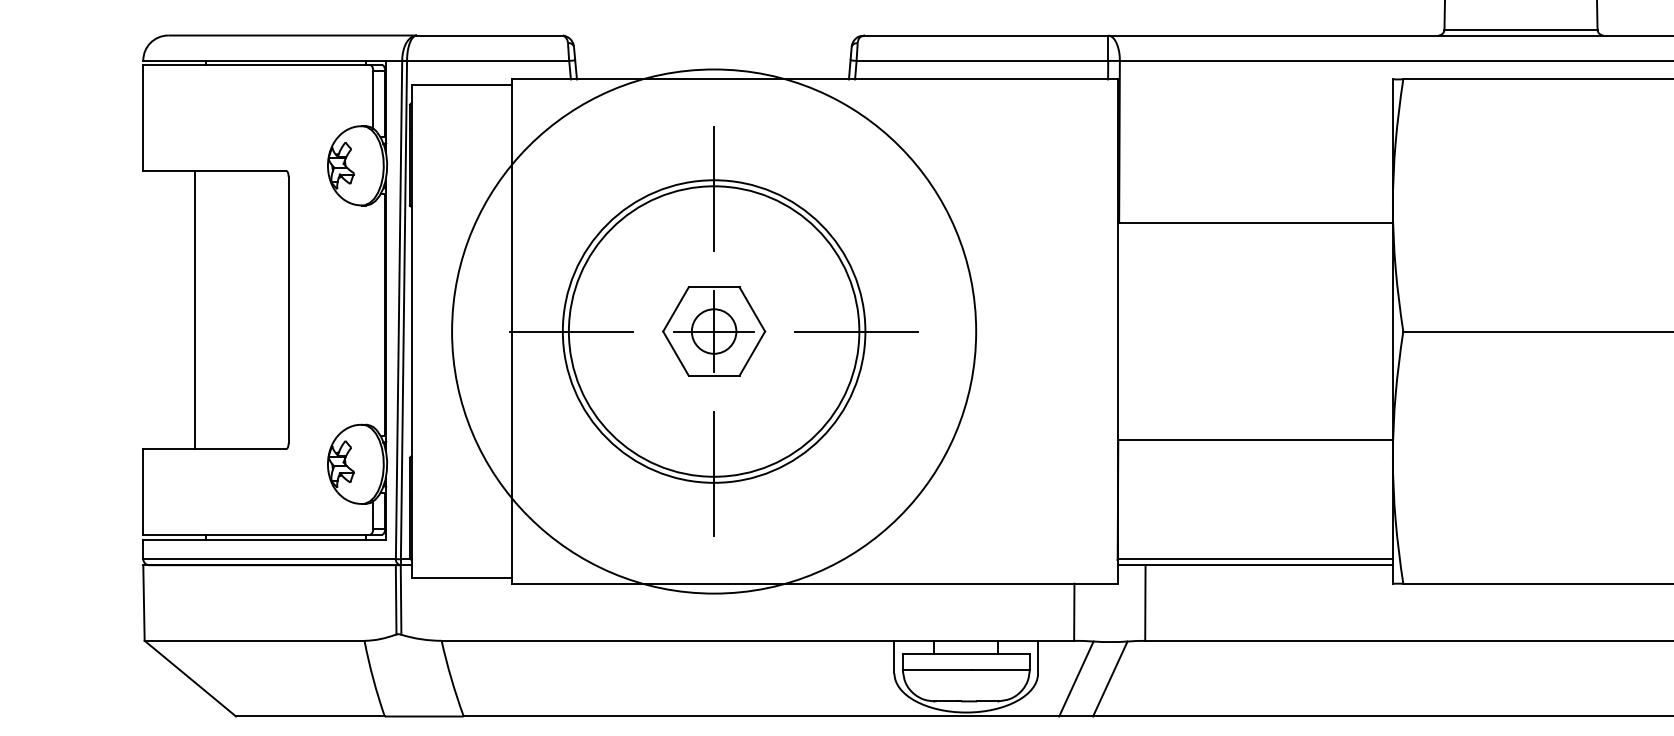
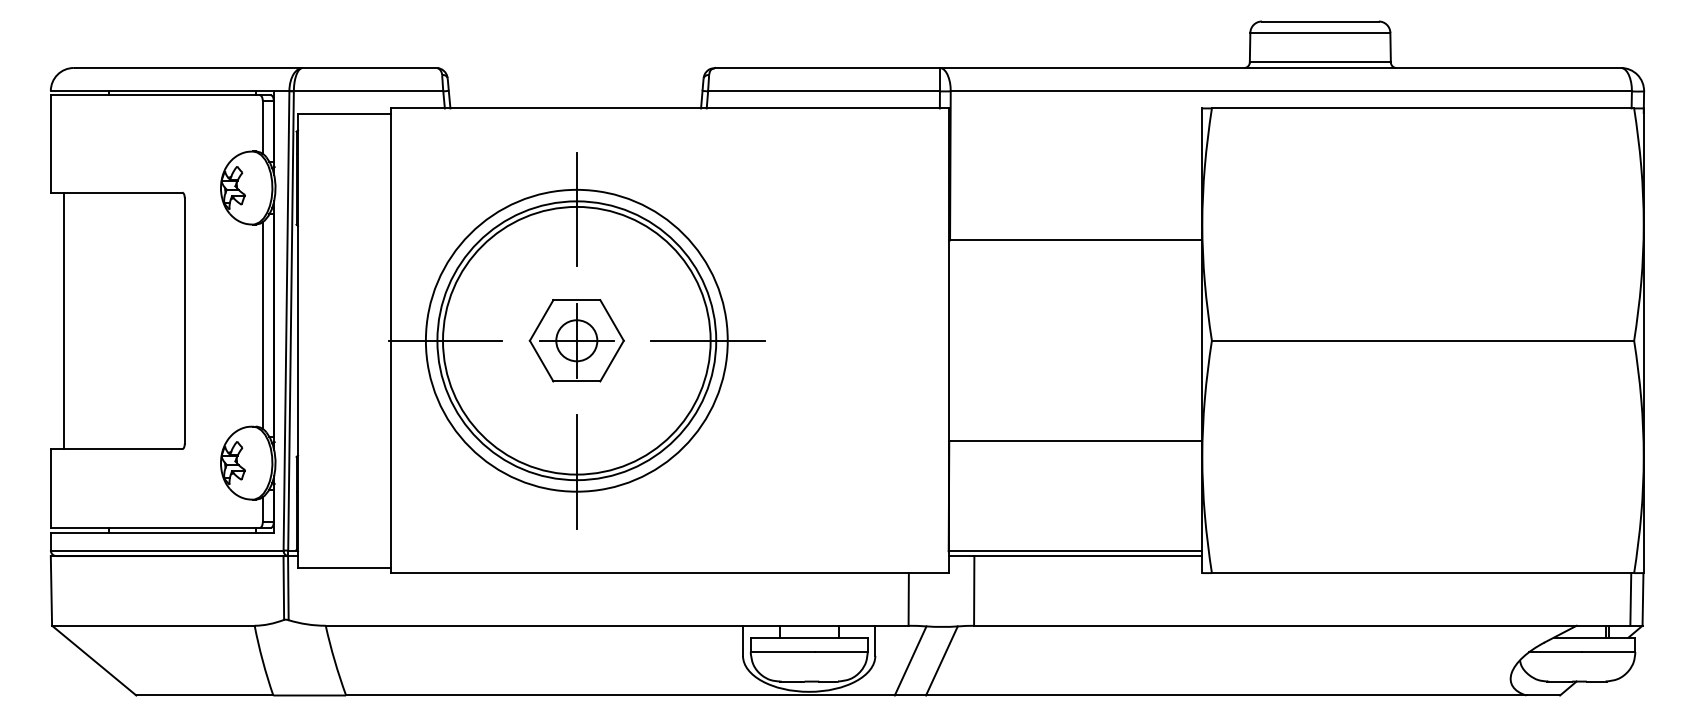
line: (195, 309) -> (63, 320), moved
line: (373, 314) -> (262, 325), added
circle: (713, 331) -> (576, 340), size x0.62

